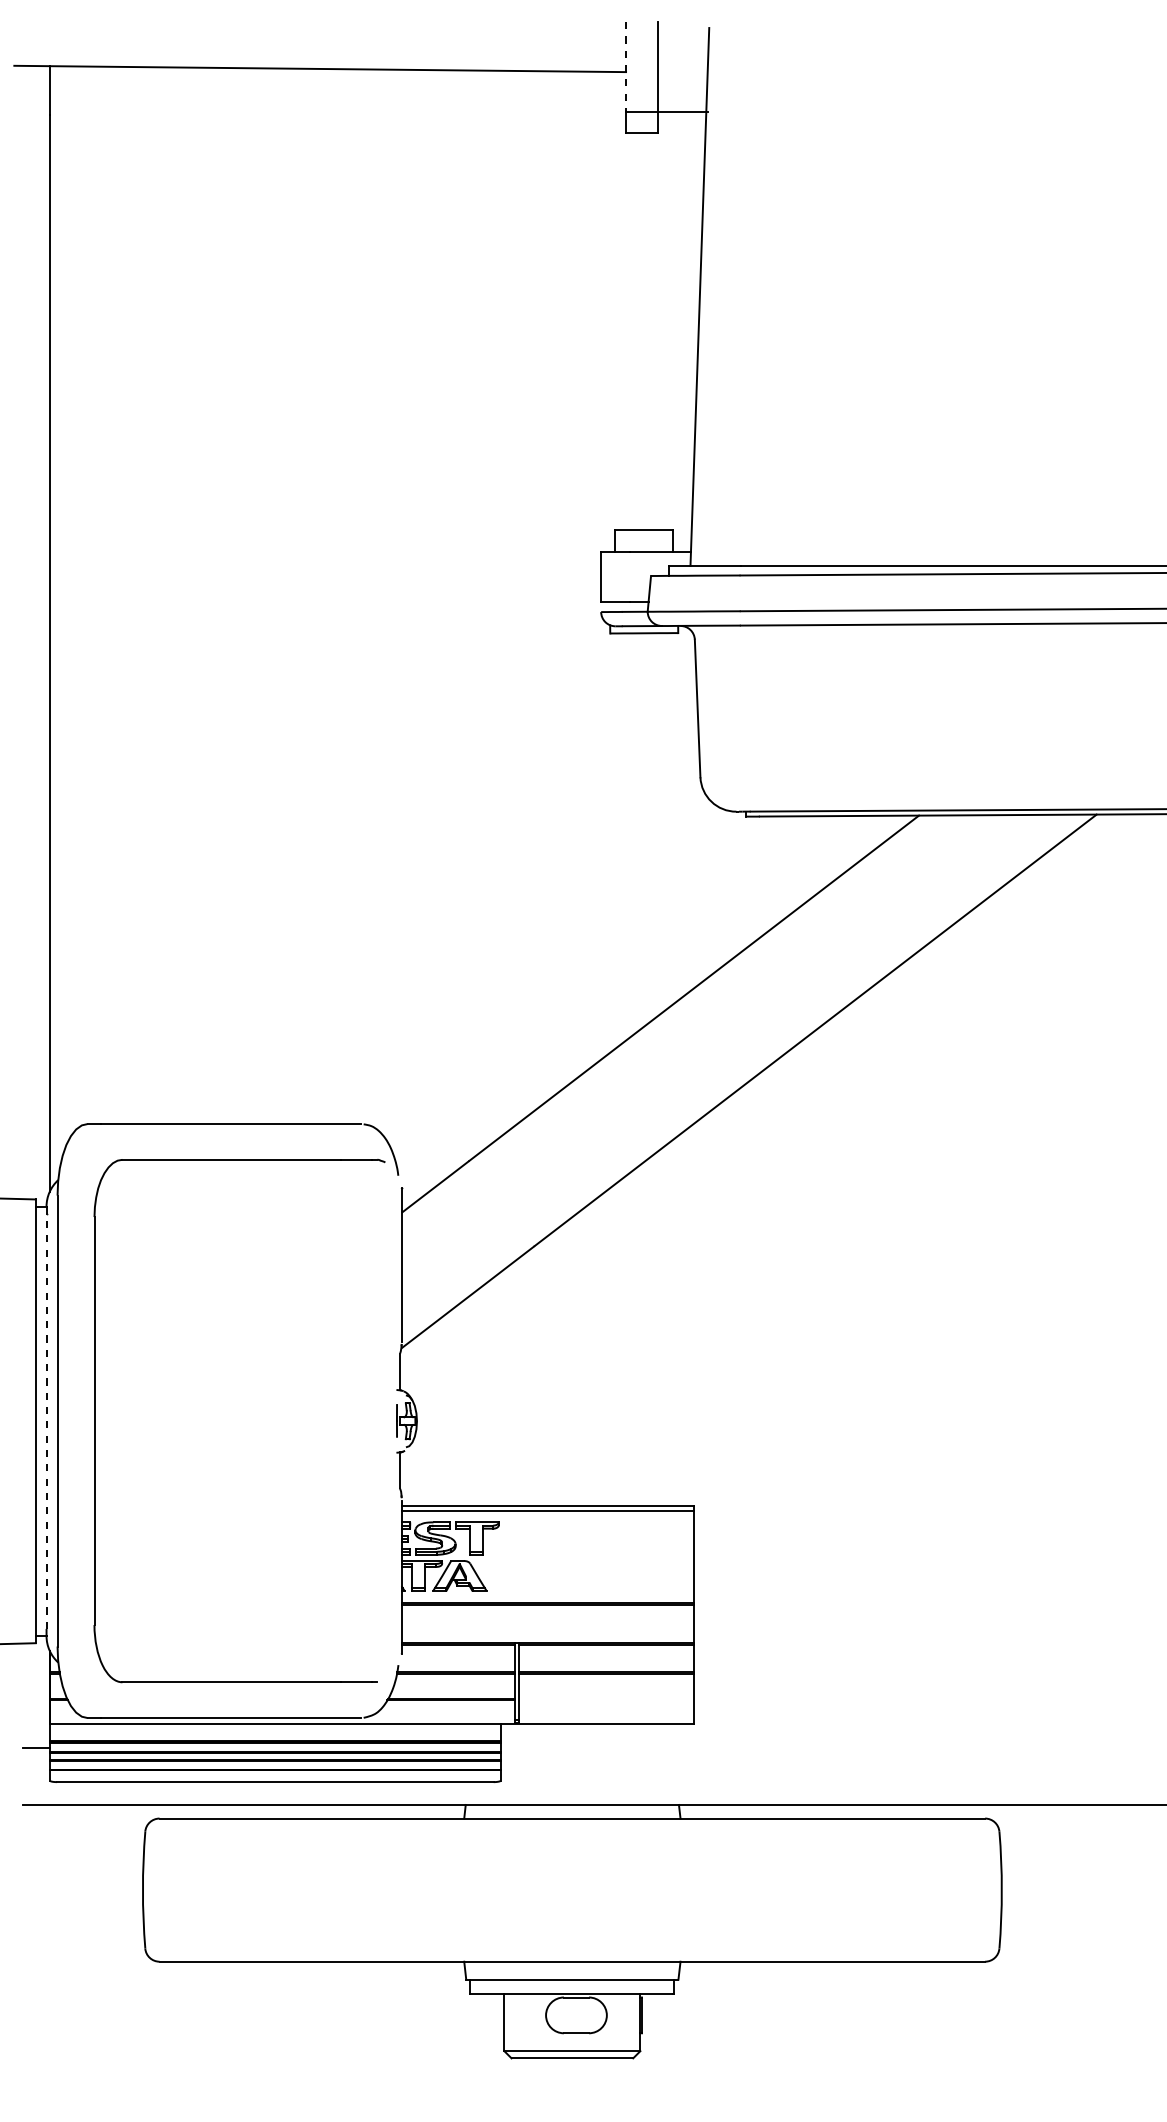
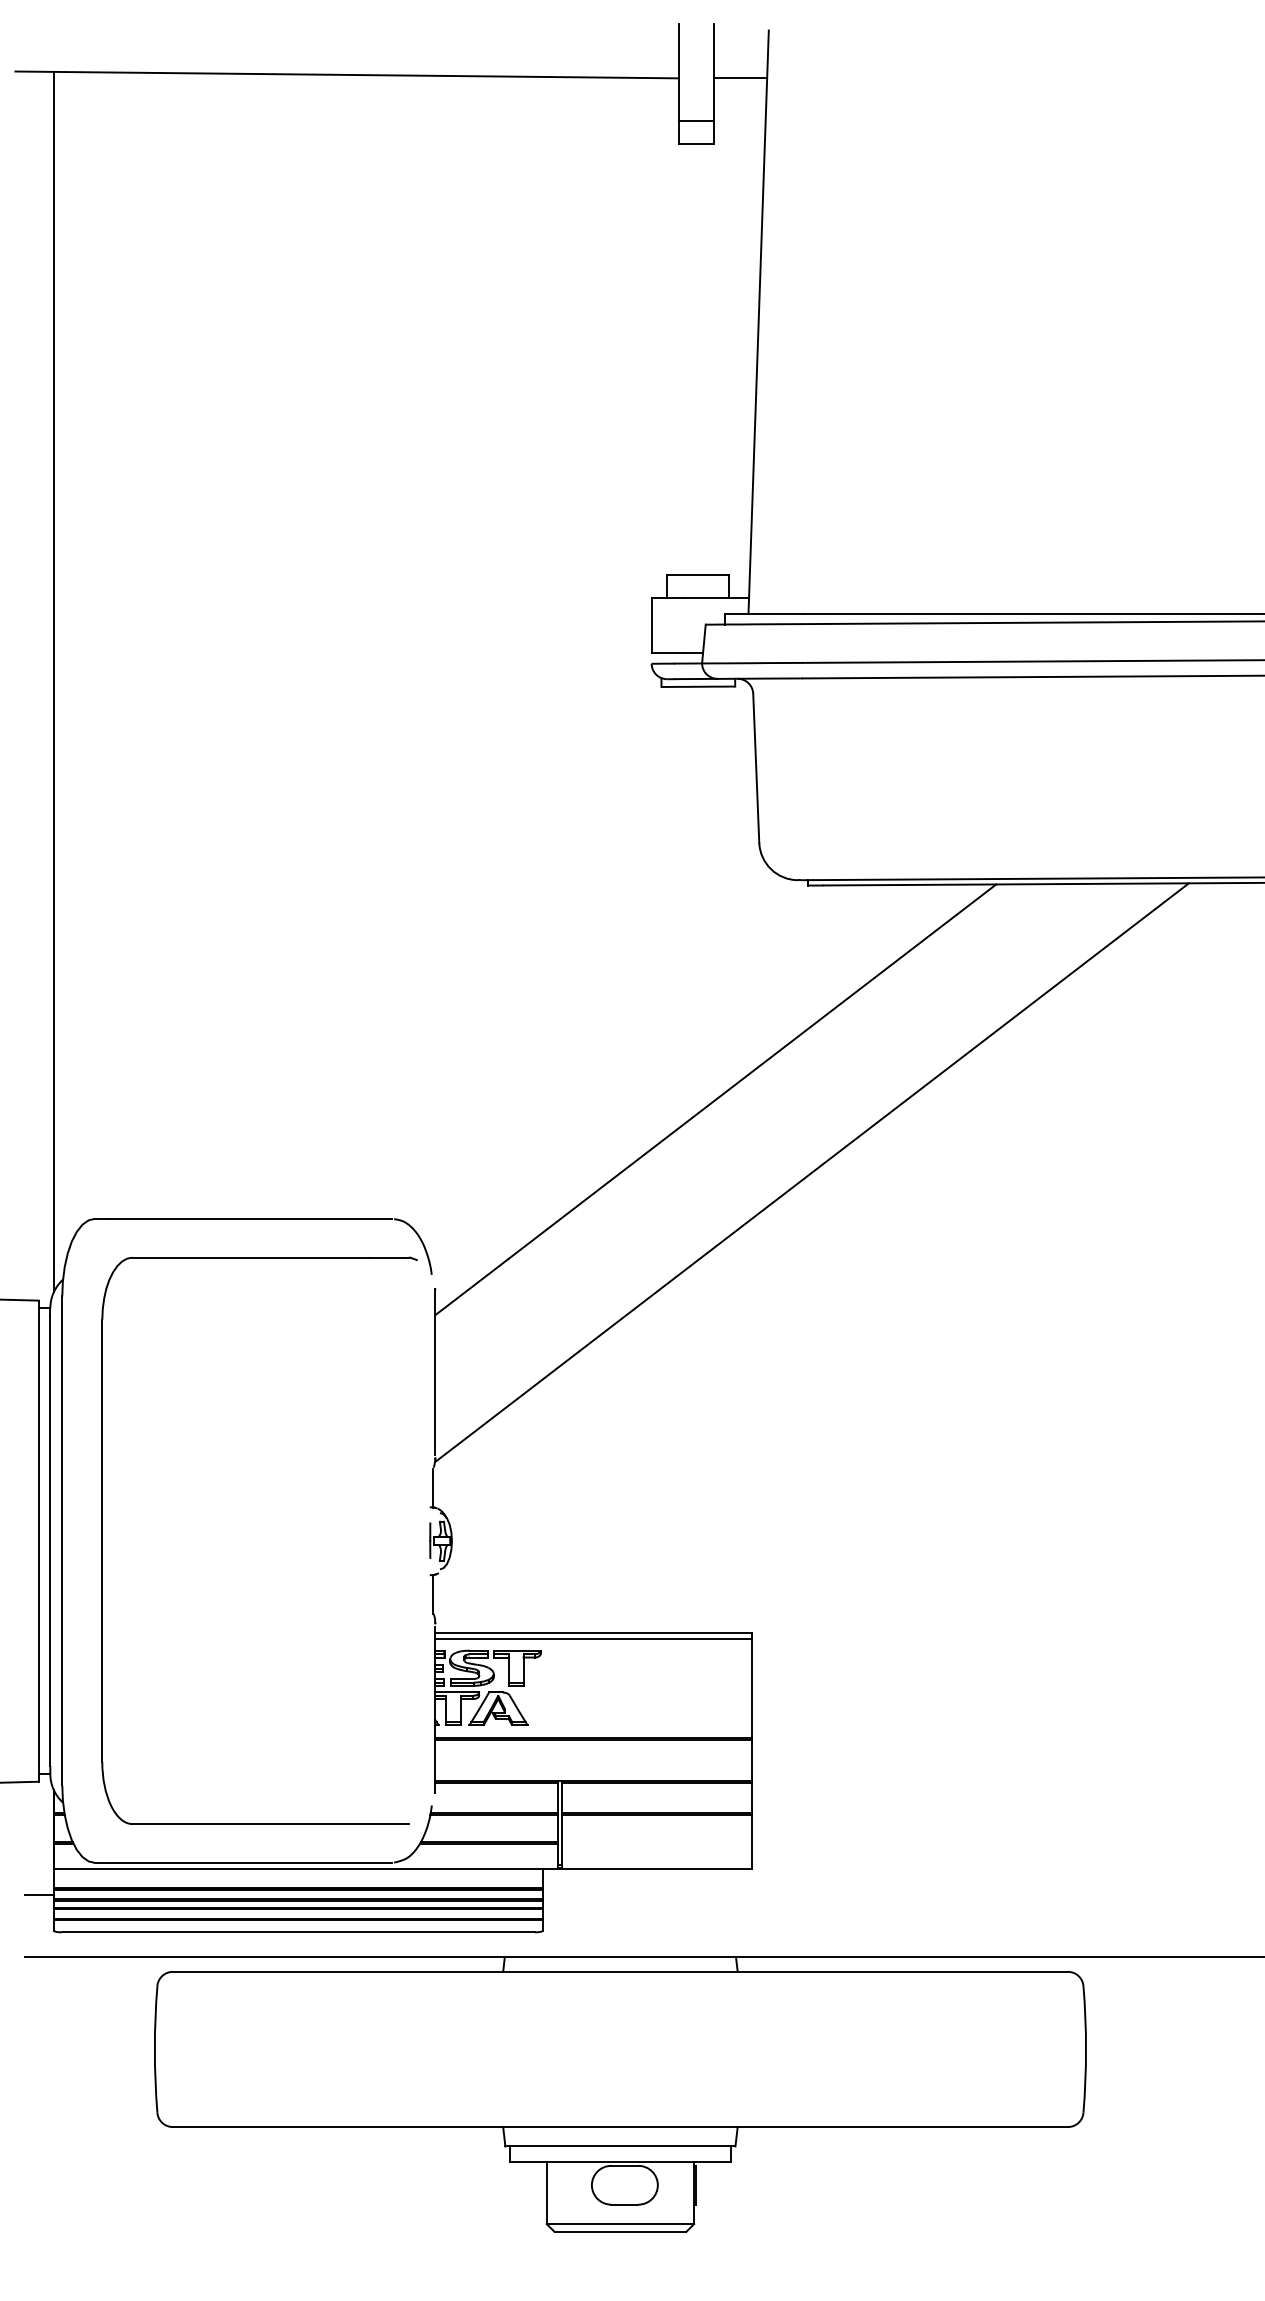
line: (626, 66) -> (679, 72), dashed -> solid
line: (682, 112) -> (739, 78), moved
line: (46, 1421) -> (50, 1541), dashed -> solid

